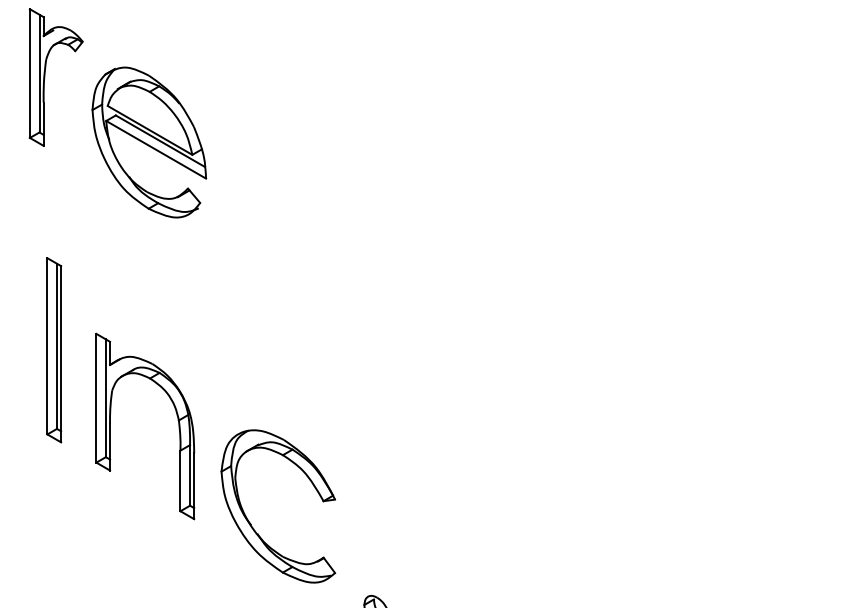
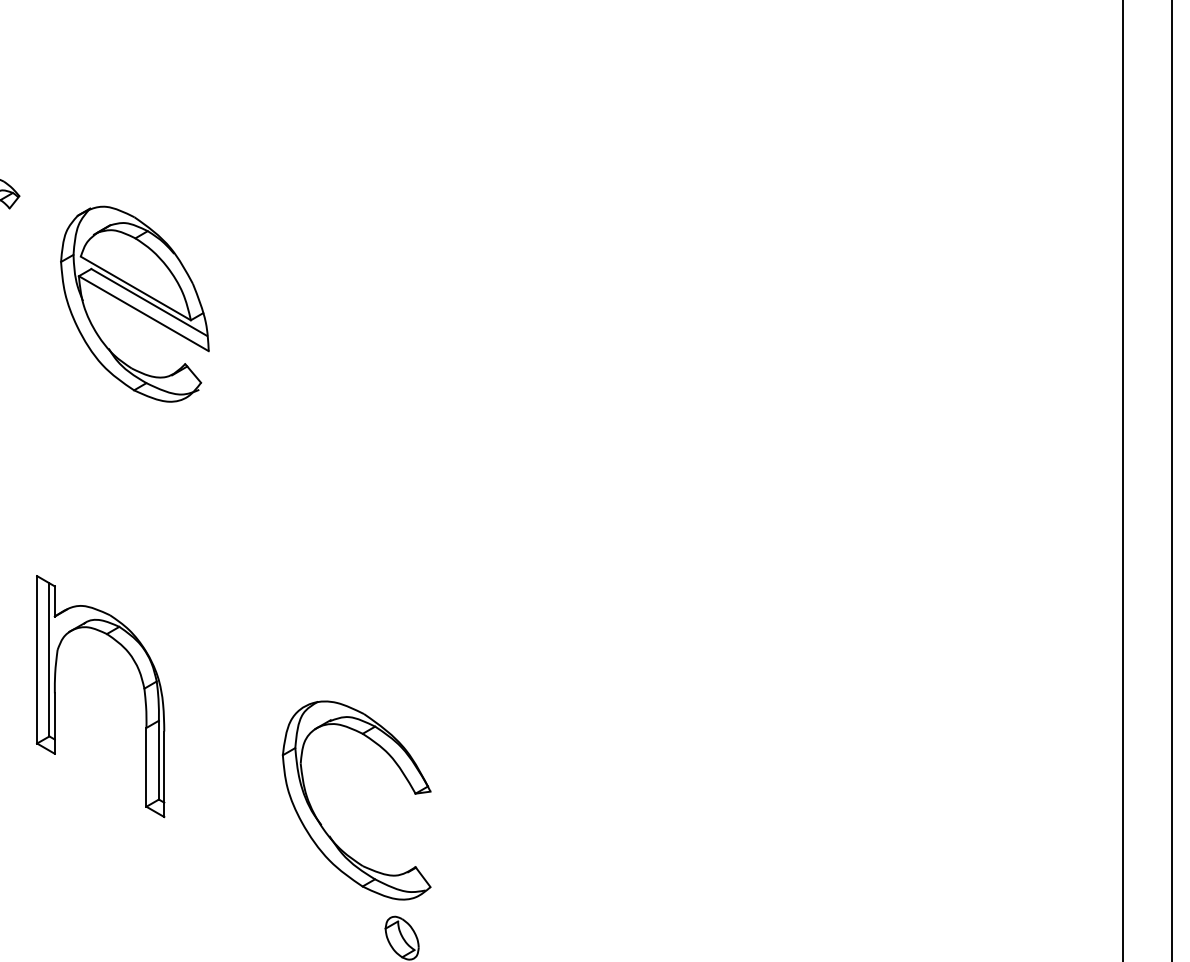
part: (148, 141) -> (134, 303), moved
part: (251, 524) -> (321, 823), moved

